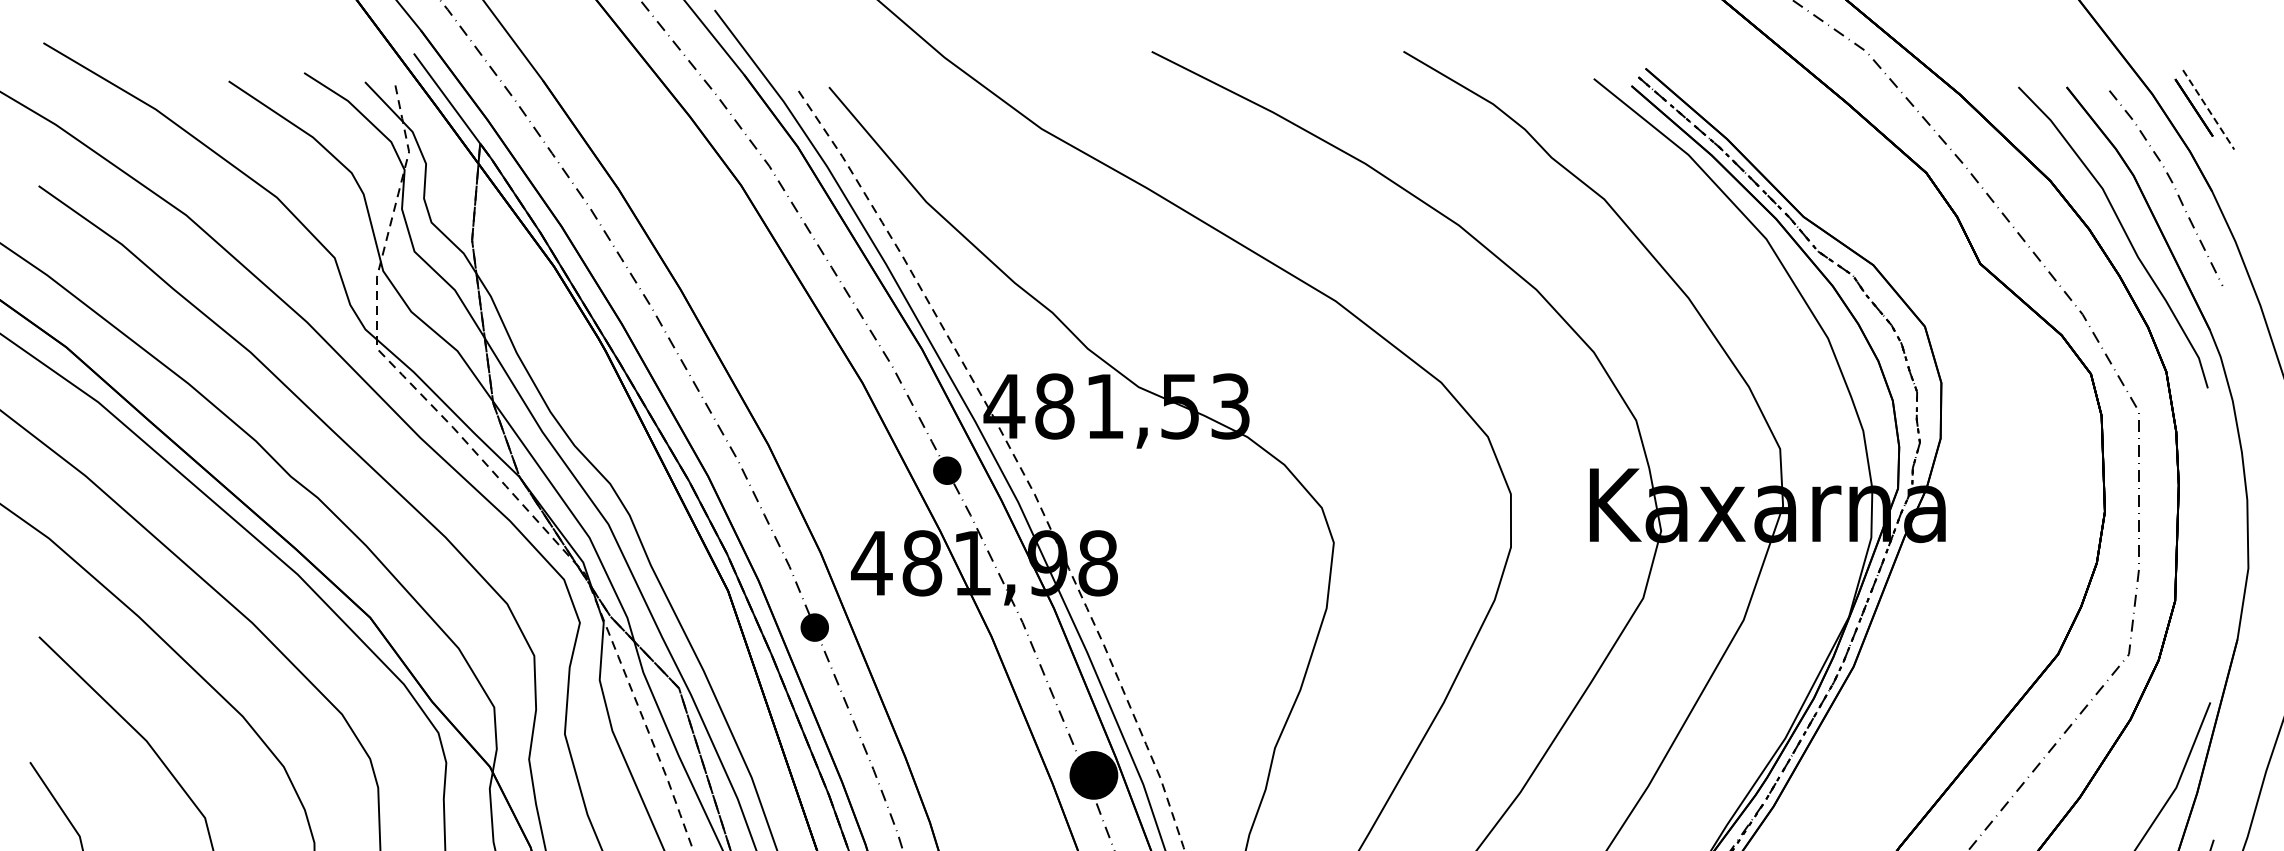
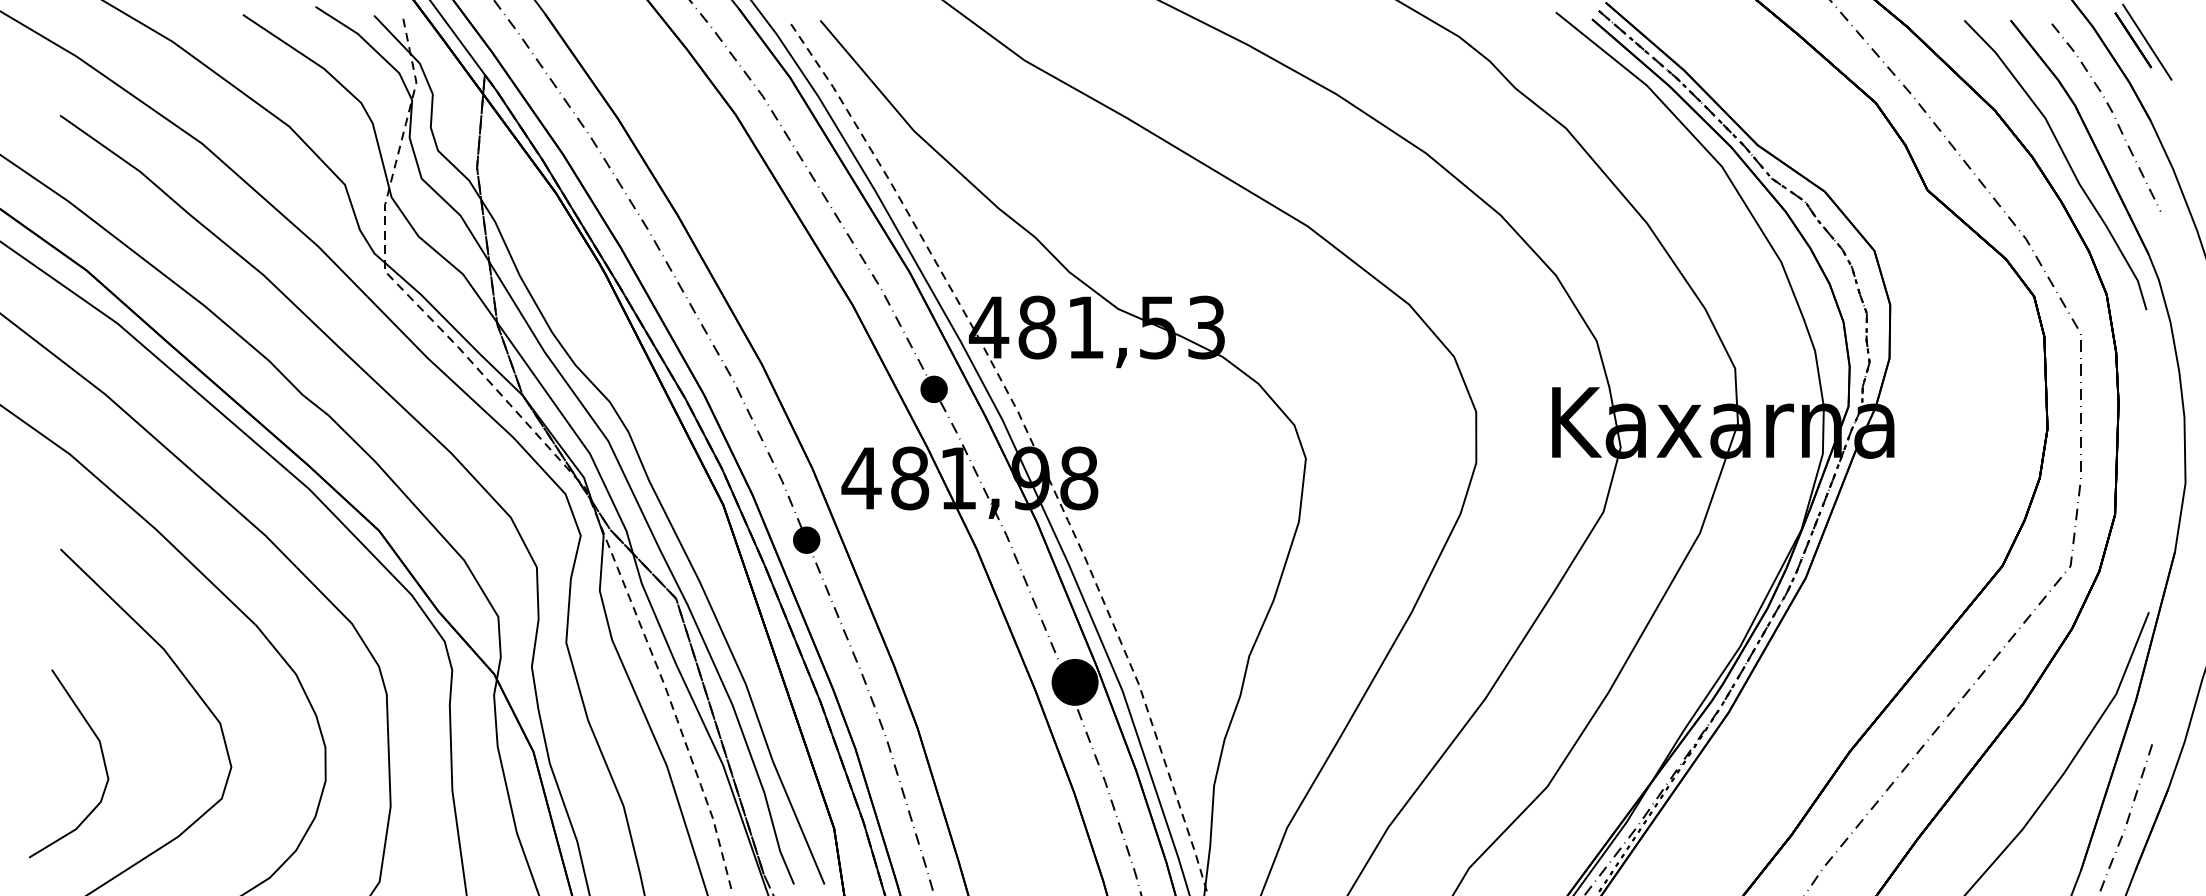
line: (2208, 110) -> (2147, 42), dashed -> solid

